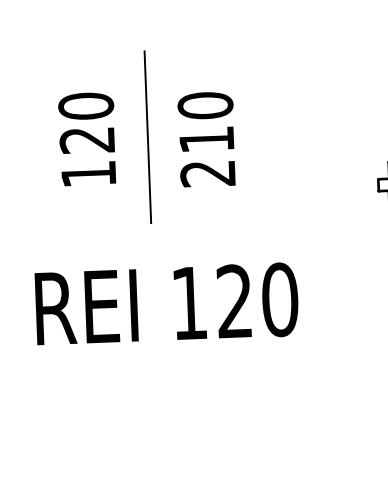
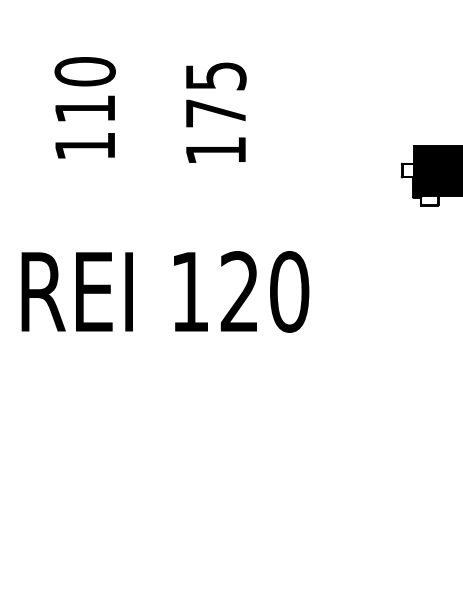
line: (147, 137) -> (151, 108), removed
text: (206, 138) -> (215, 112), 210 -> 175
text: (86, 140) -> (84, 109), 120 -> 110

